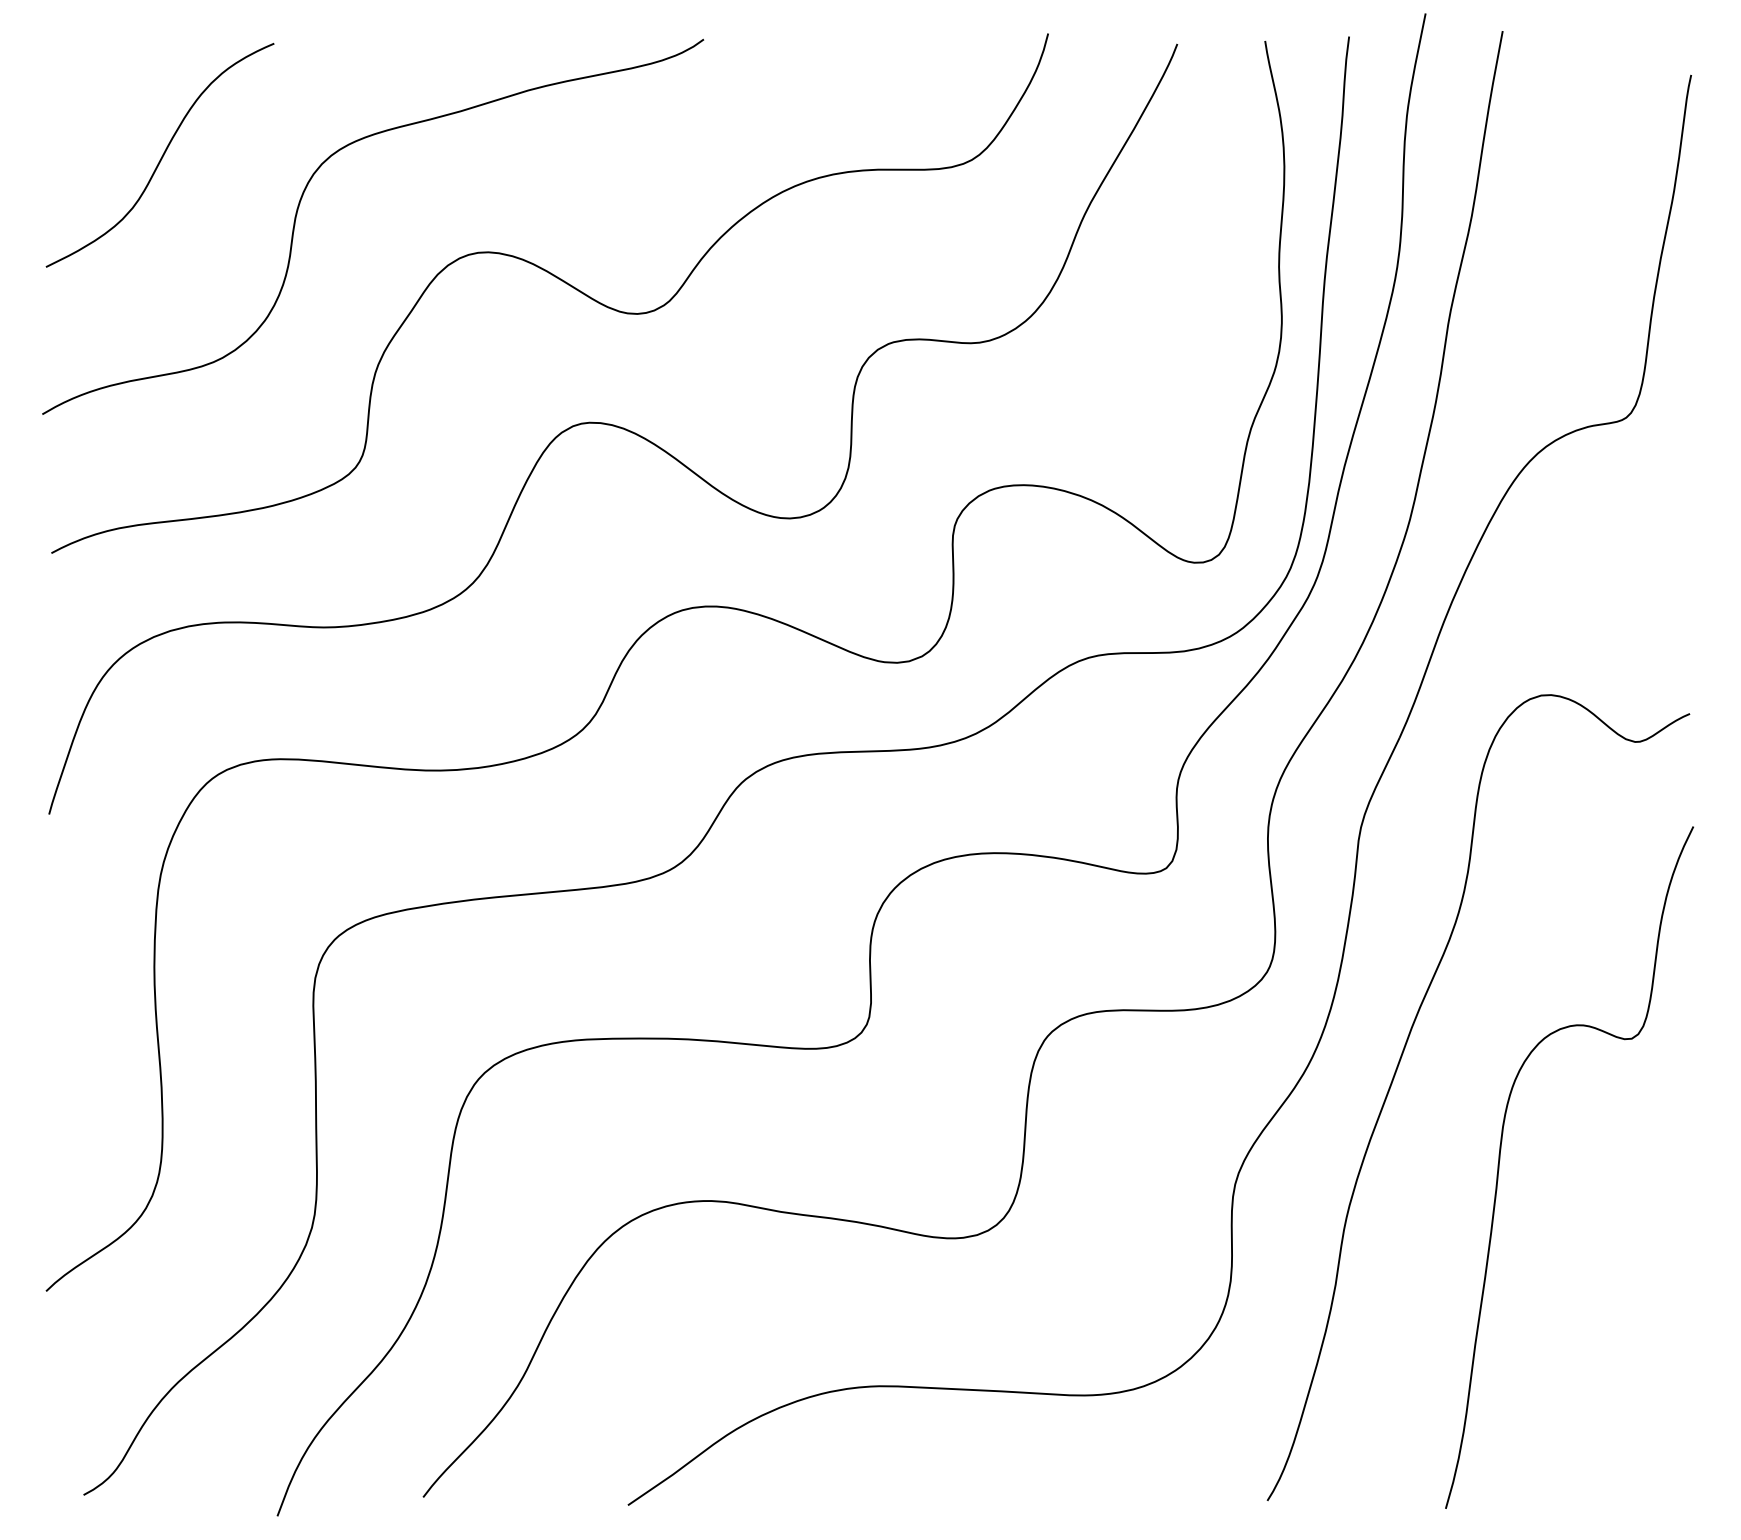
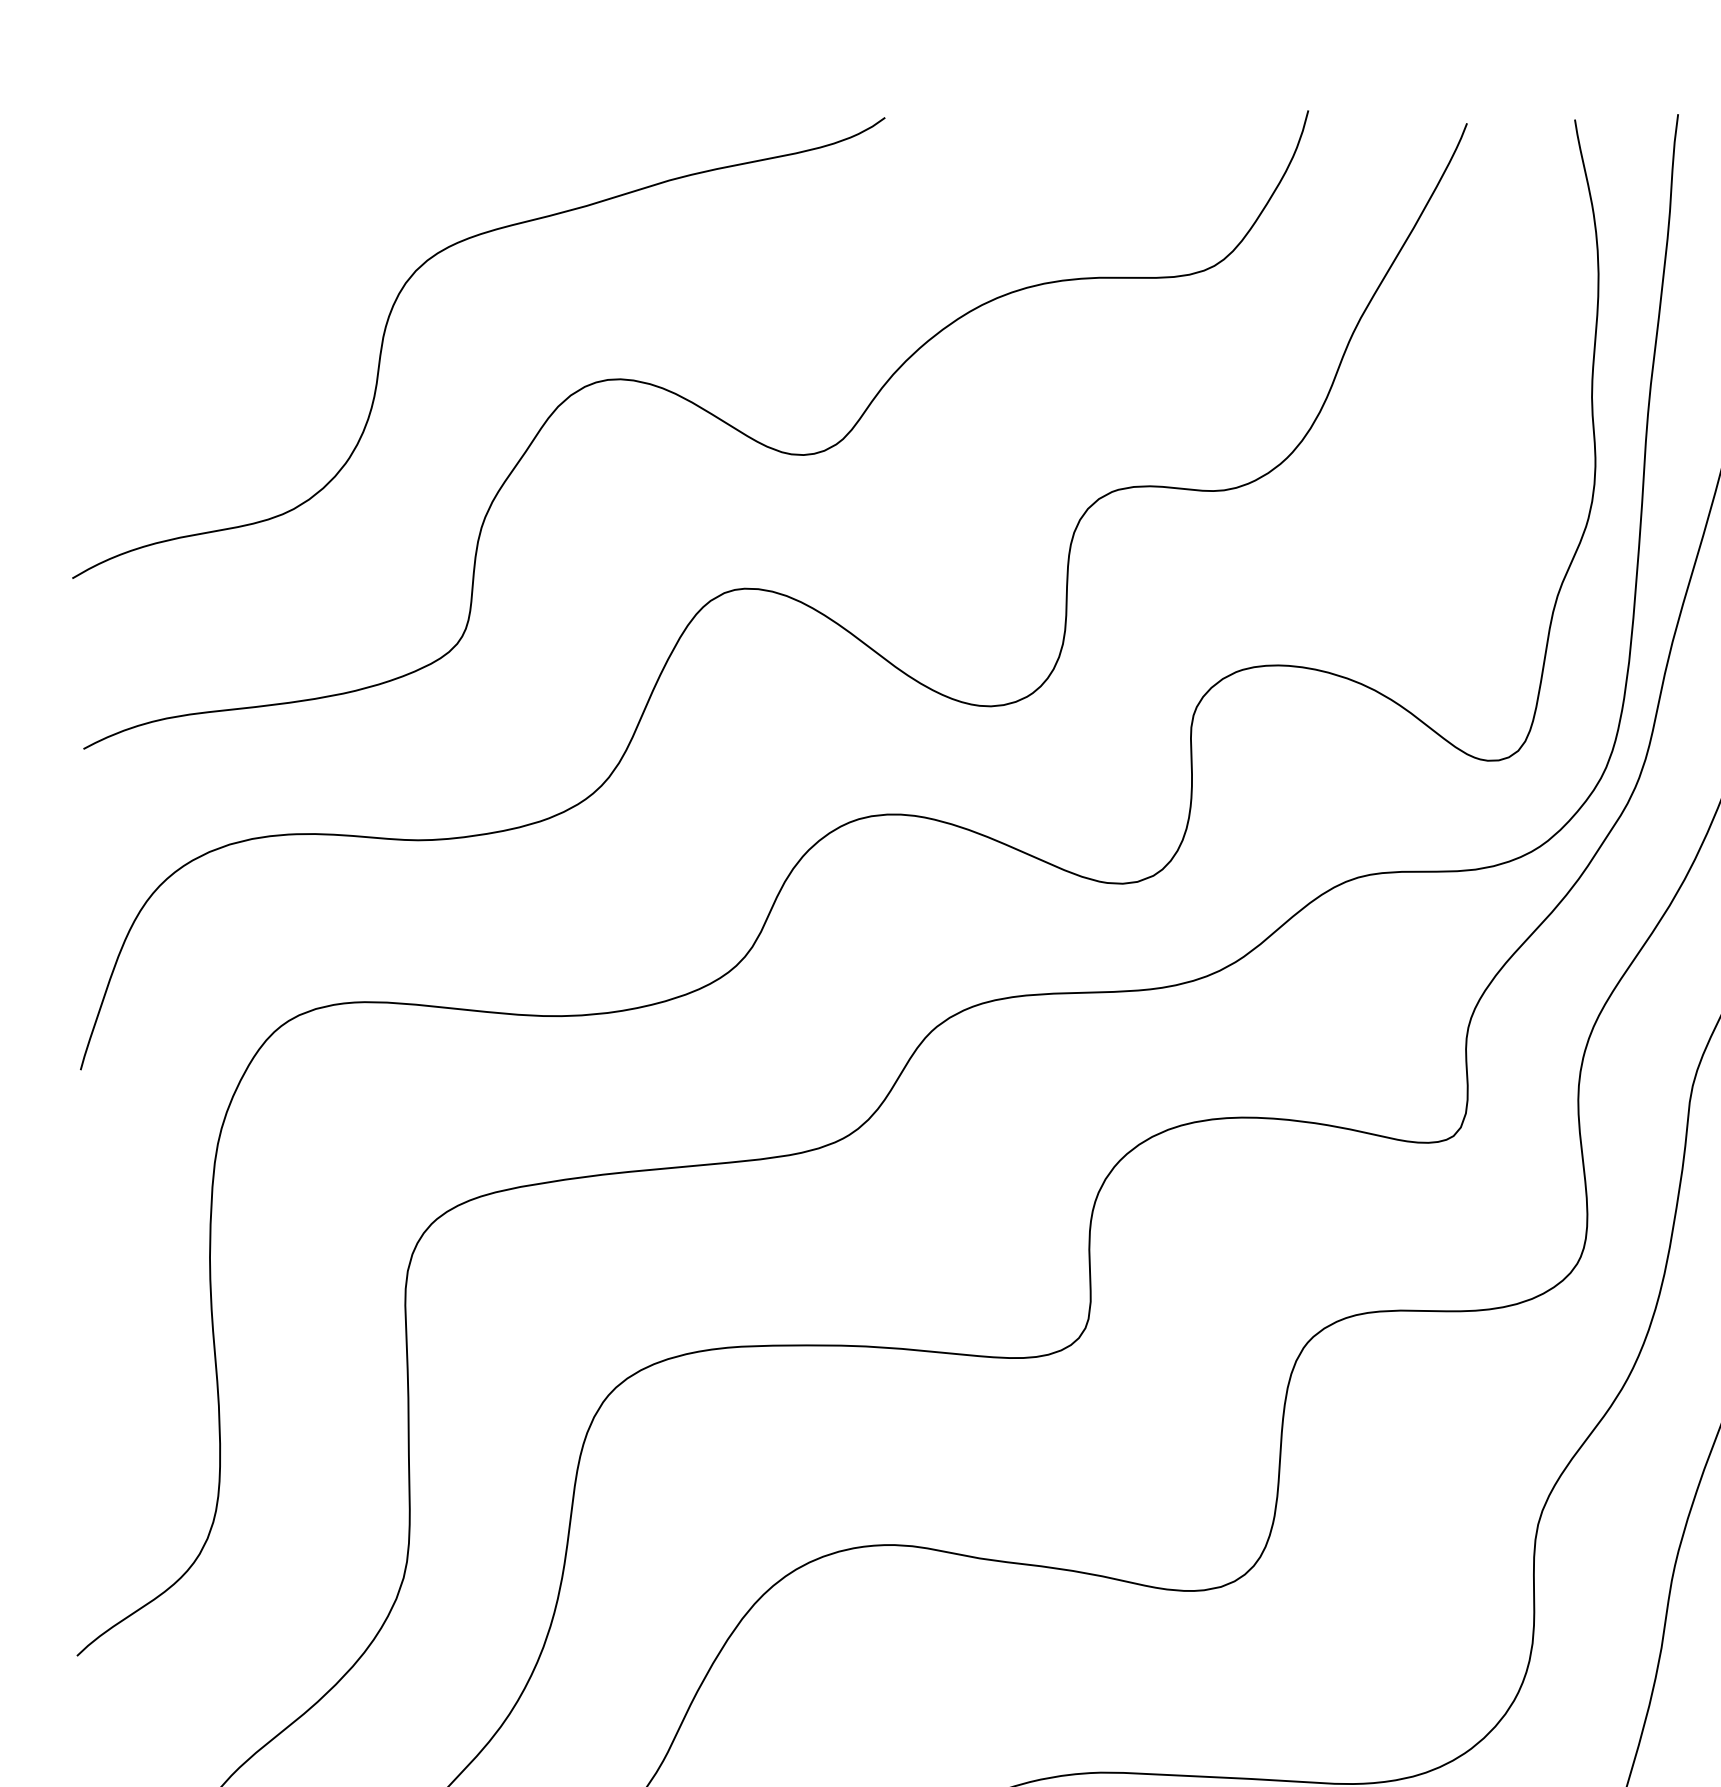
curve: (161, 156) -> (218, 261), removed

